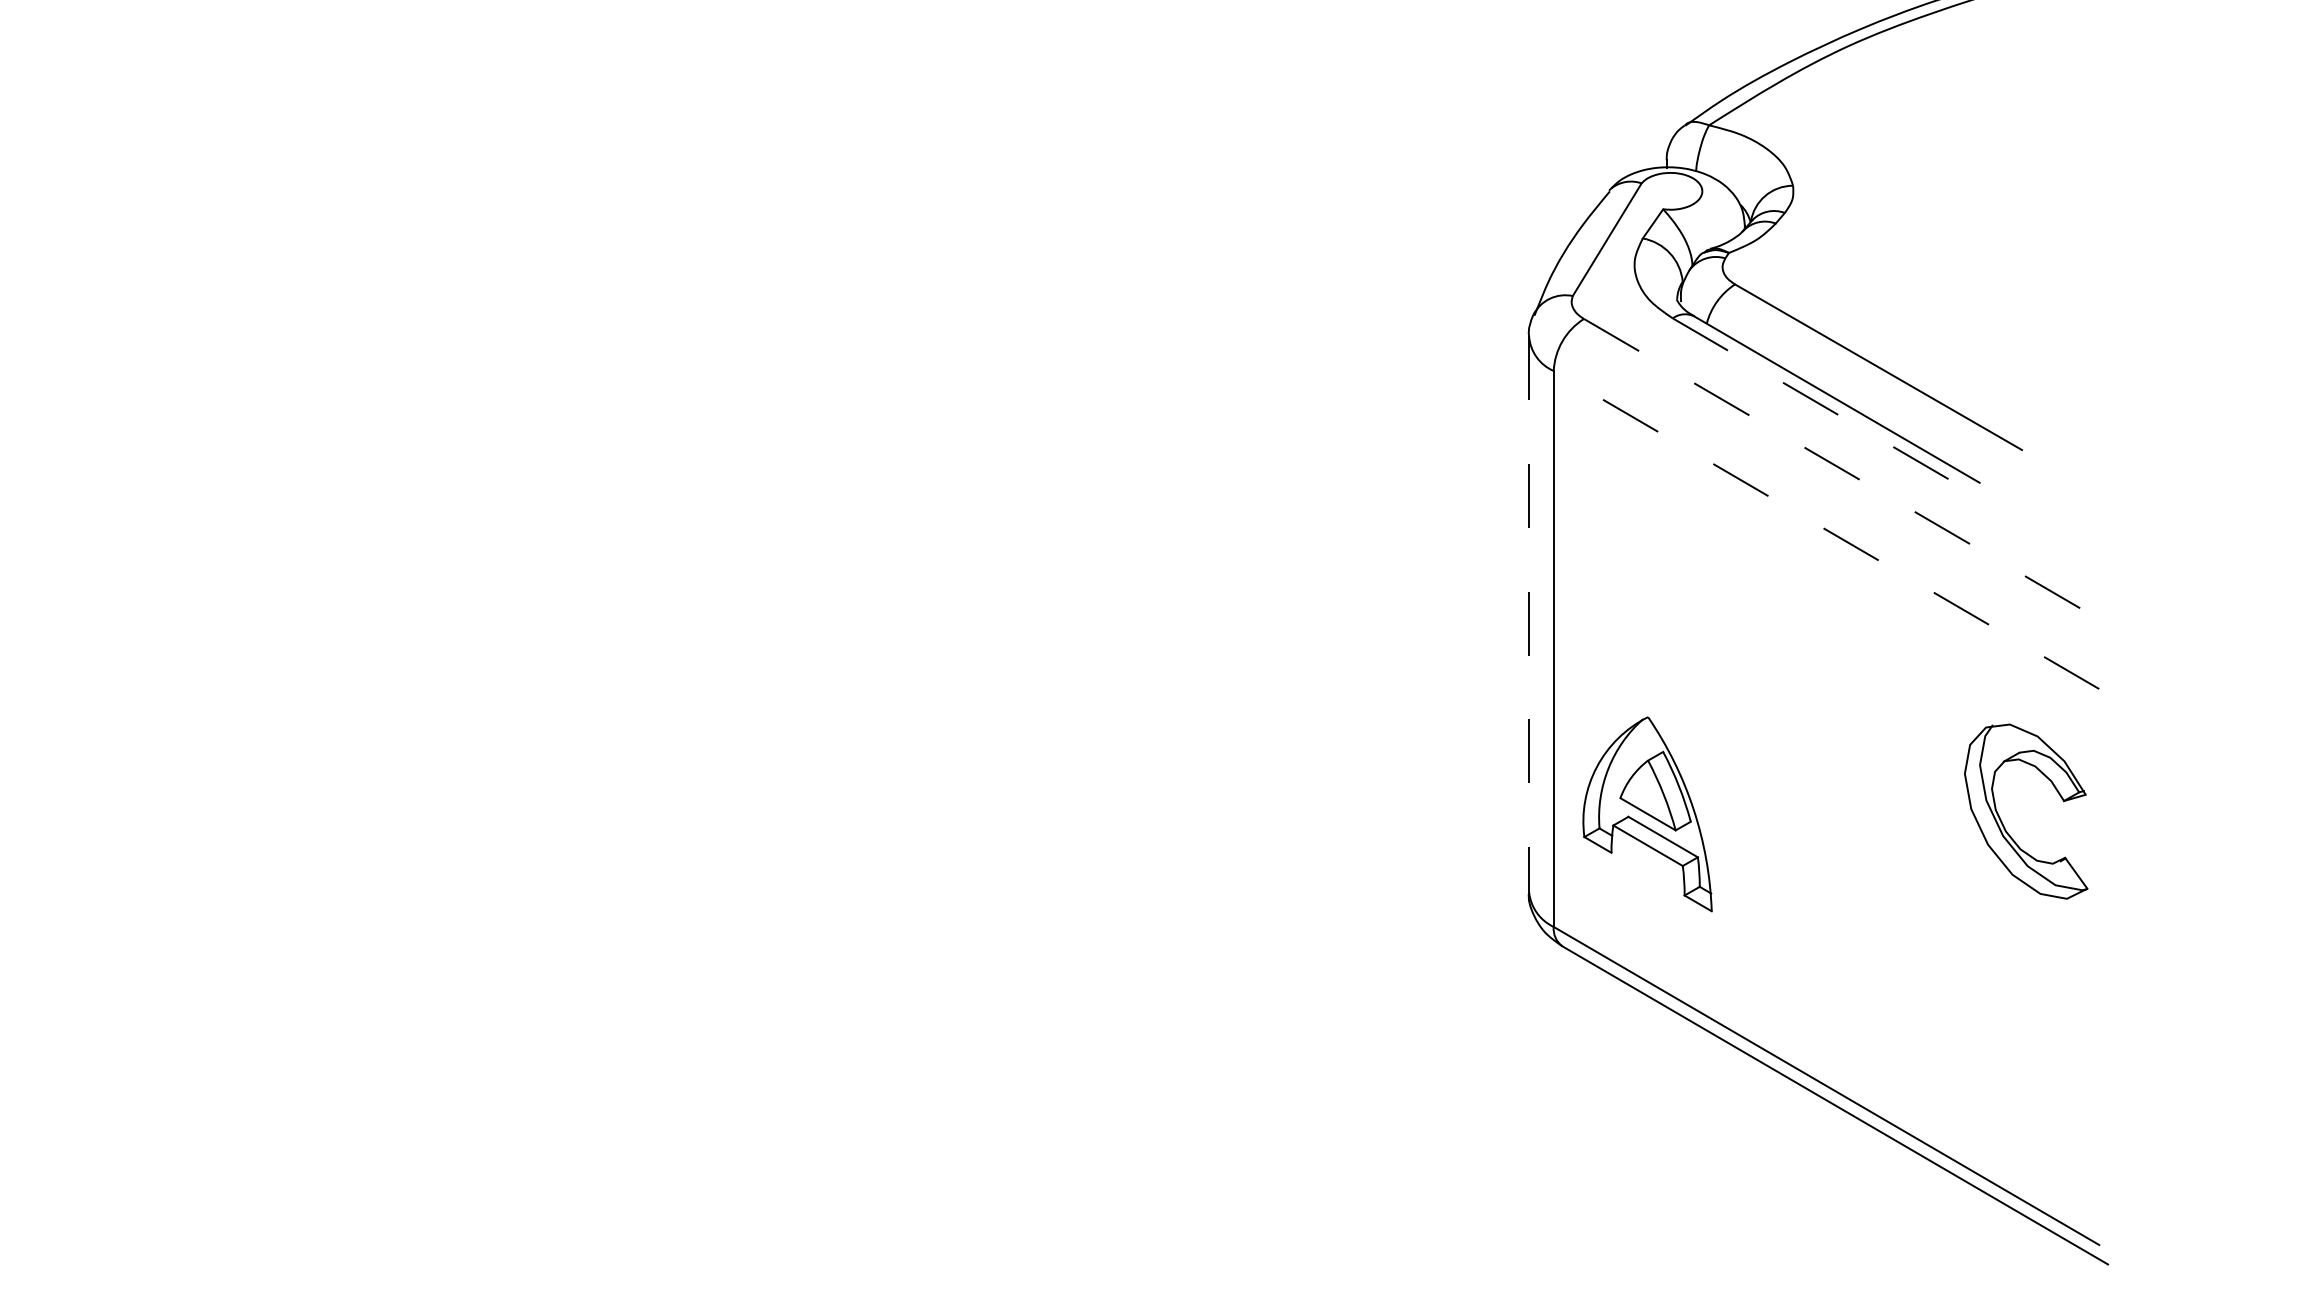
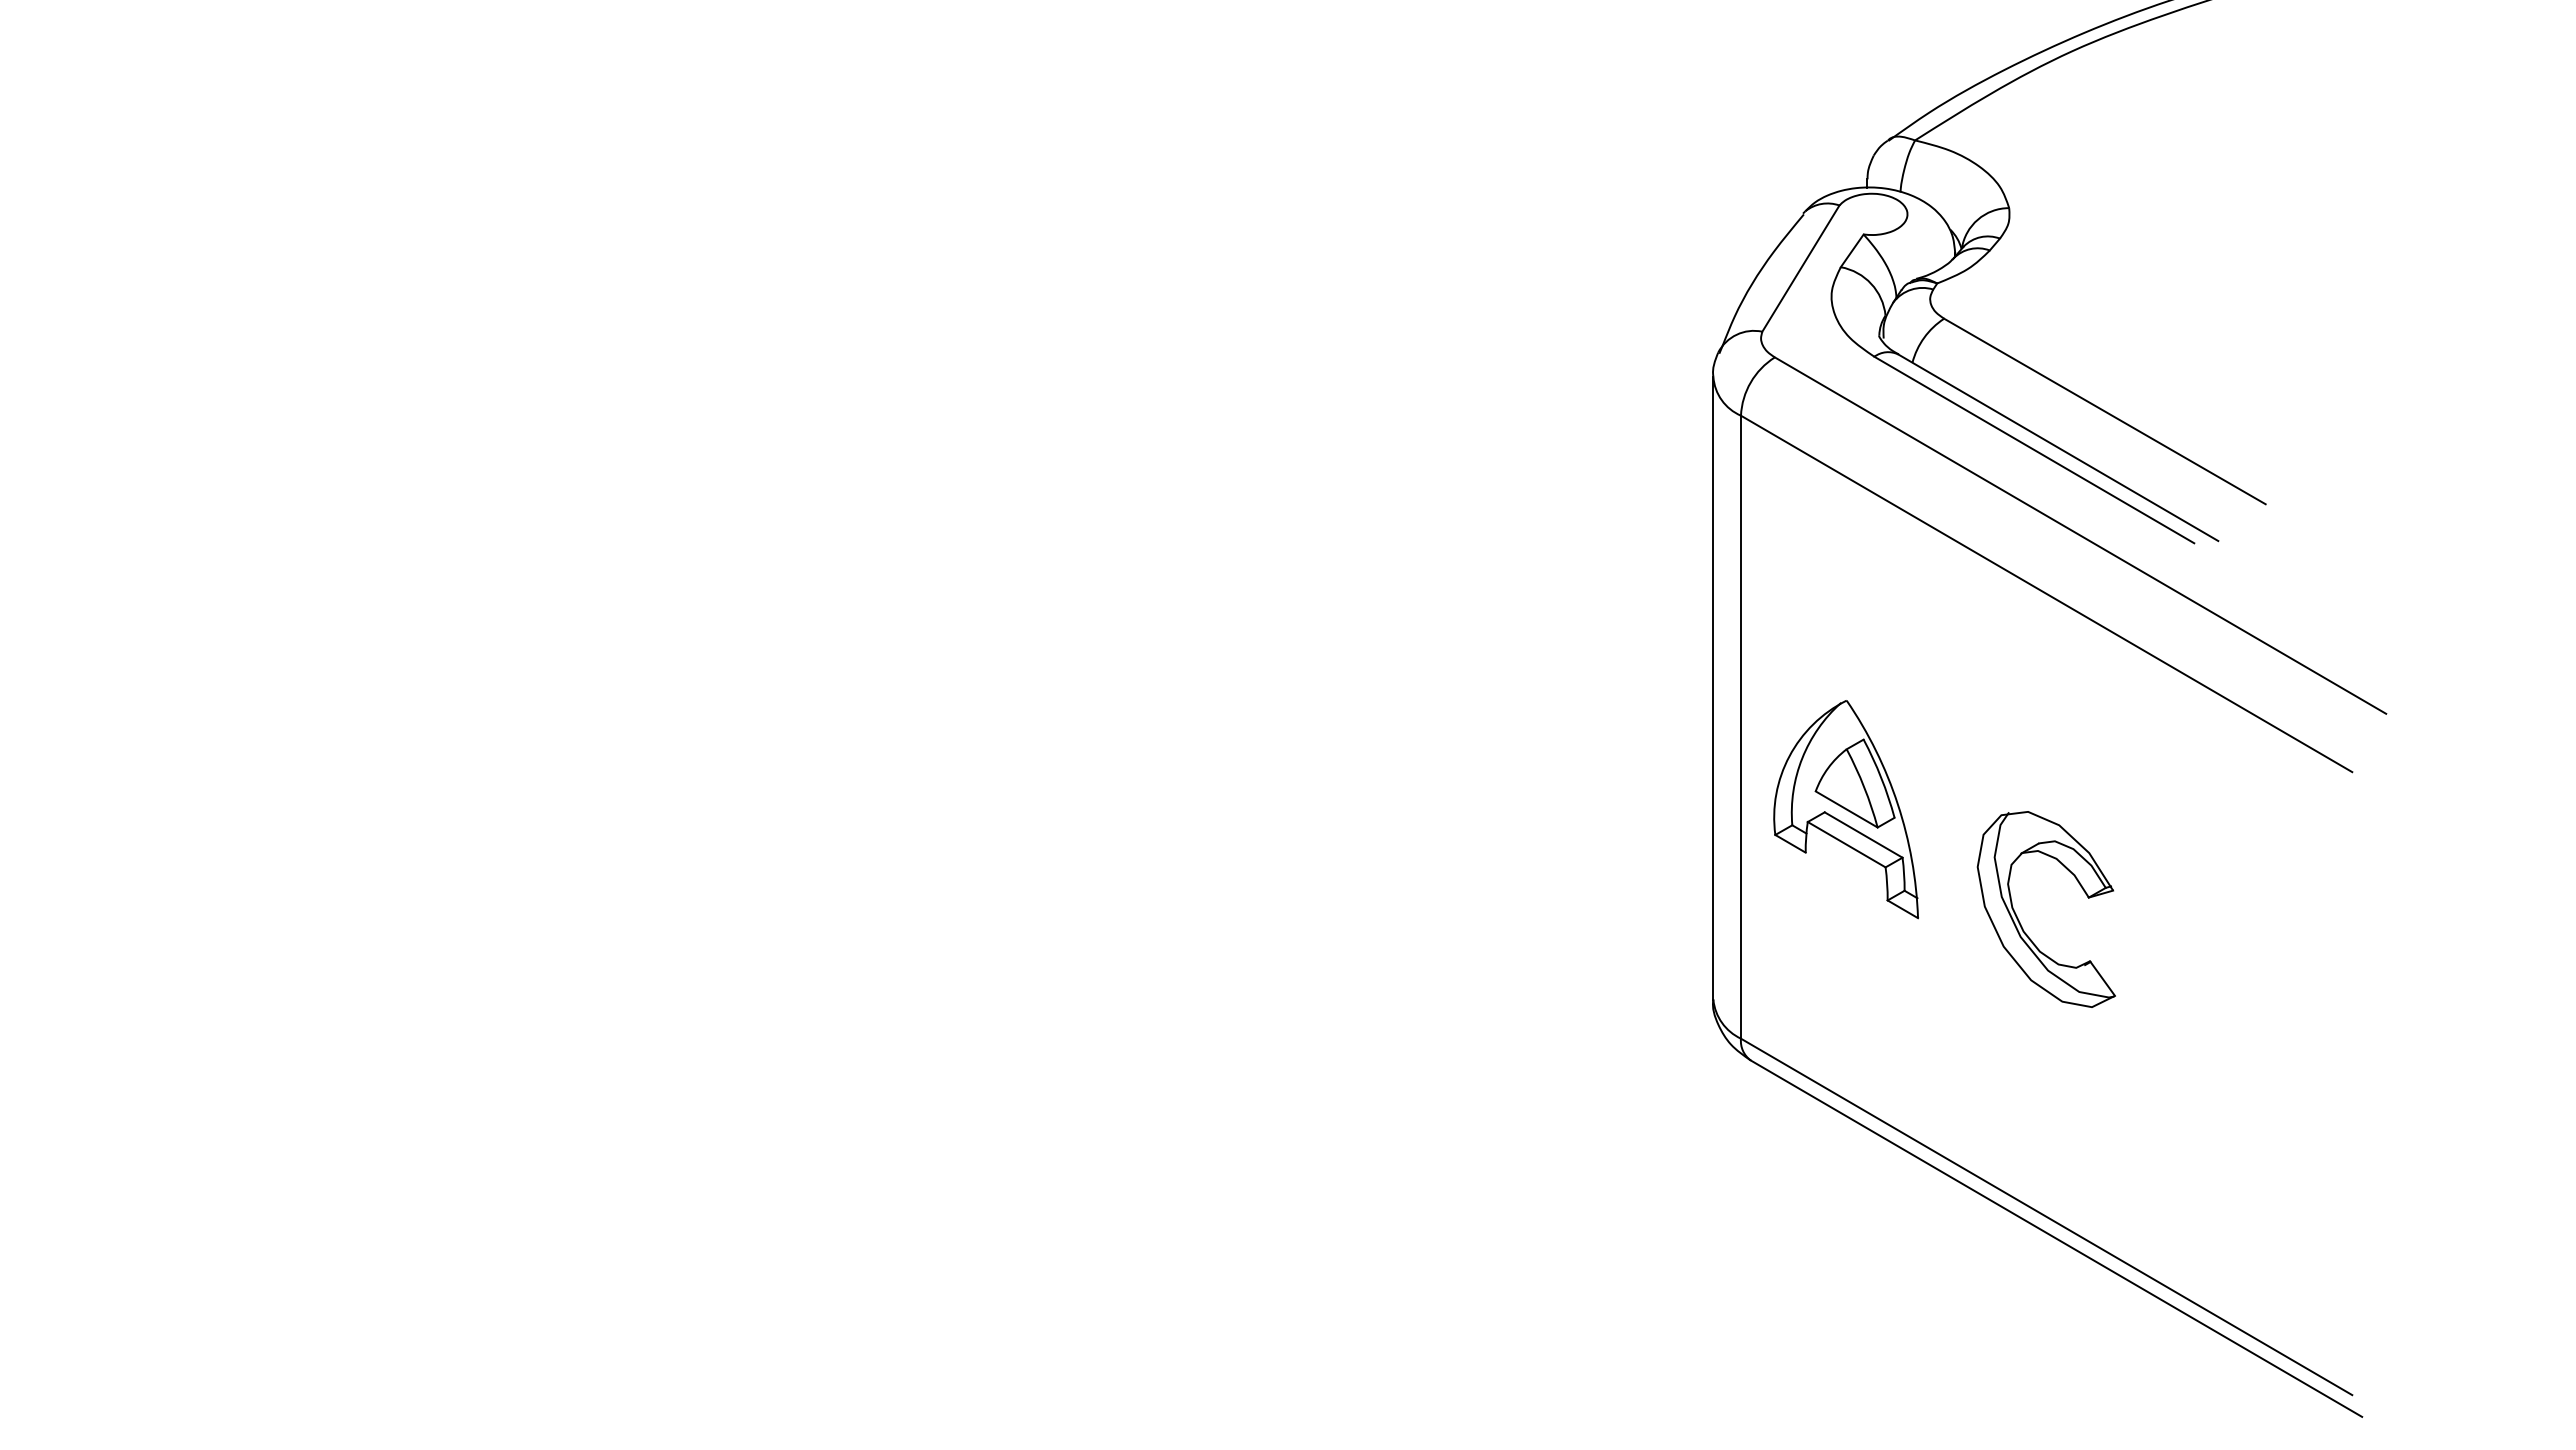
line: (1815, 402) -> (2034, 450), dashed -> solid
line: (1856, 477) -> (2080, 535), dashed -> solid
line: (1826, 529) -> (2046, 593), dashed -> solid
line: (1529, 614) -> (1713, 688), dashed -> solid
part: (1647, 814) -> (1845, 809), moved
part: (2003, 823) -> (2020, 922), moved

